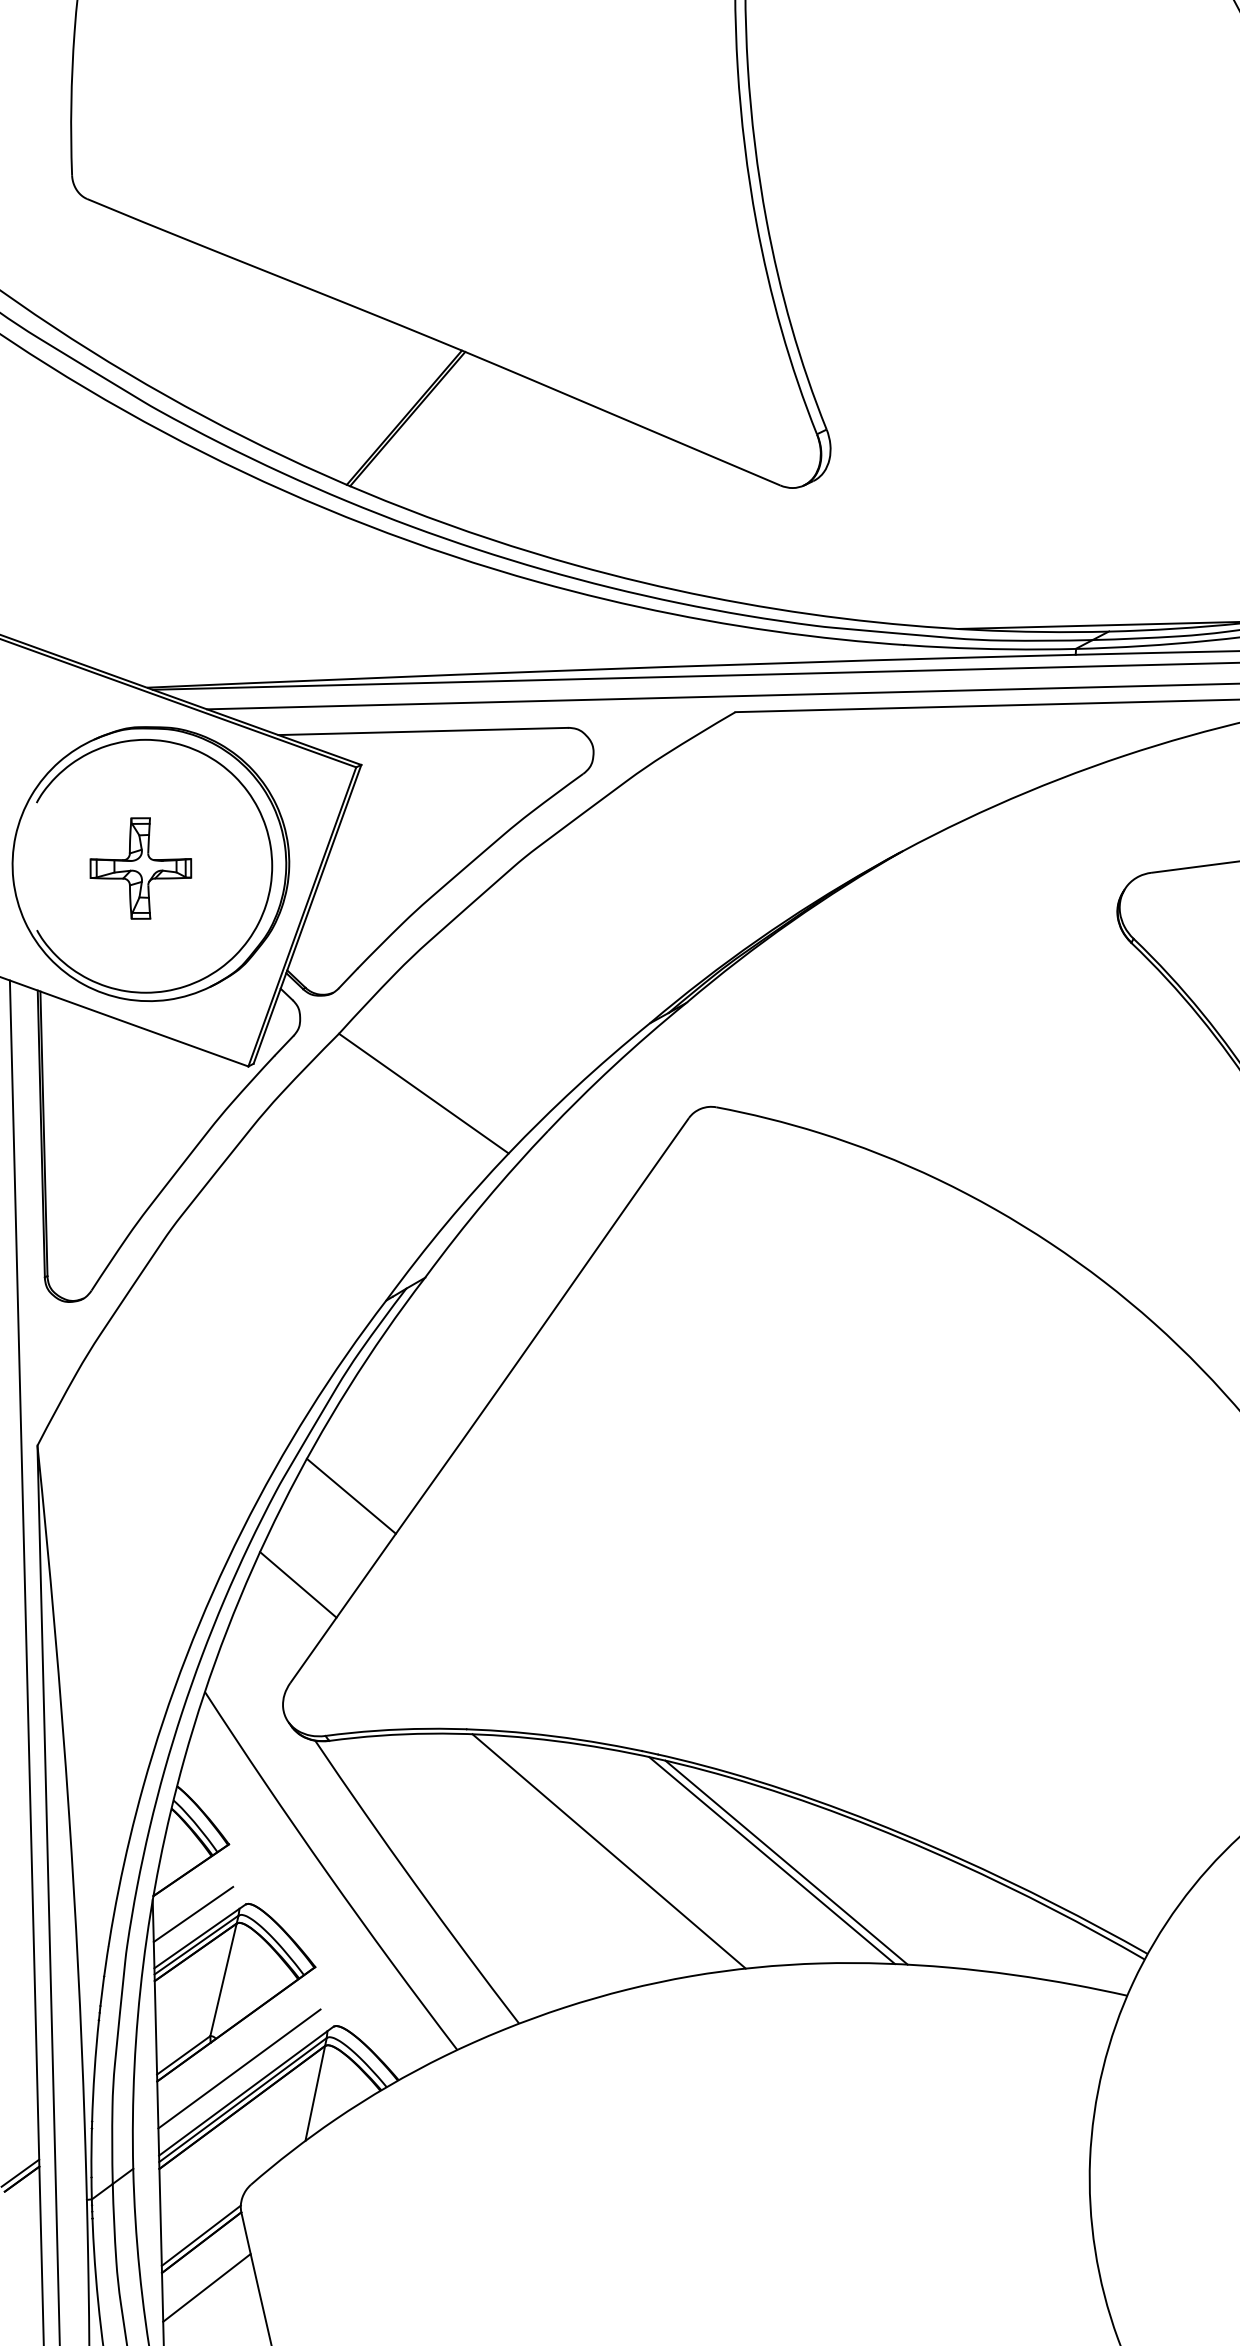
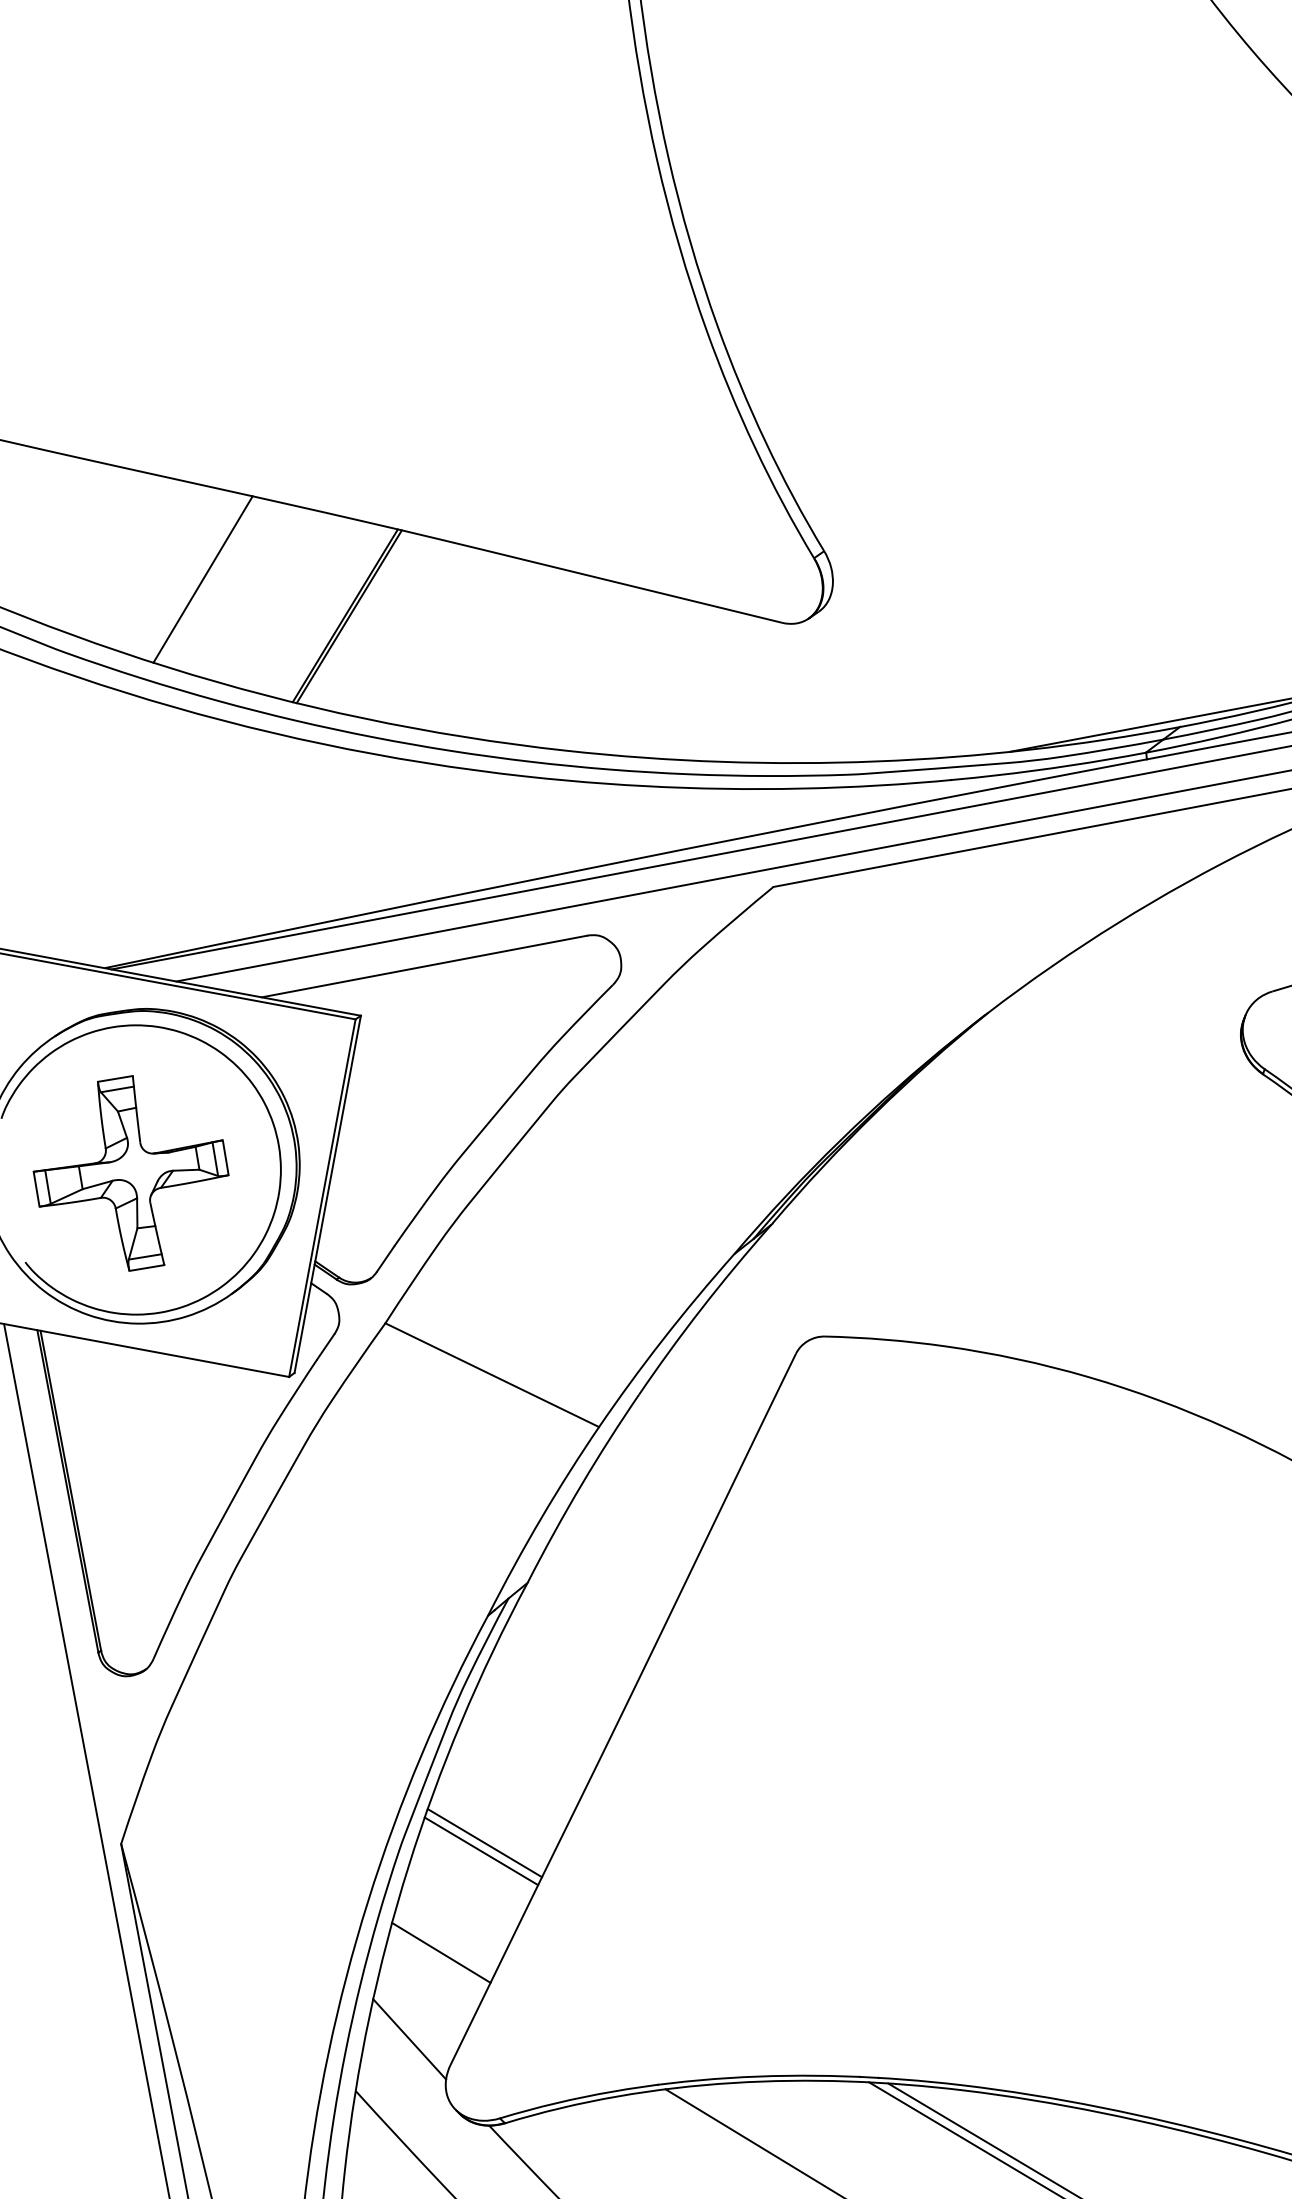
line: (286, 366) -> (202, 579), added
part: (140, 868) -> (130, 1173), size x1.67
line: (347, 1502) -> (481, 1850), added
line: (258, 1654) -> (409, 2038), added

